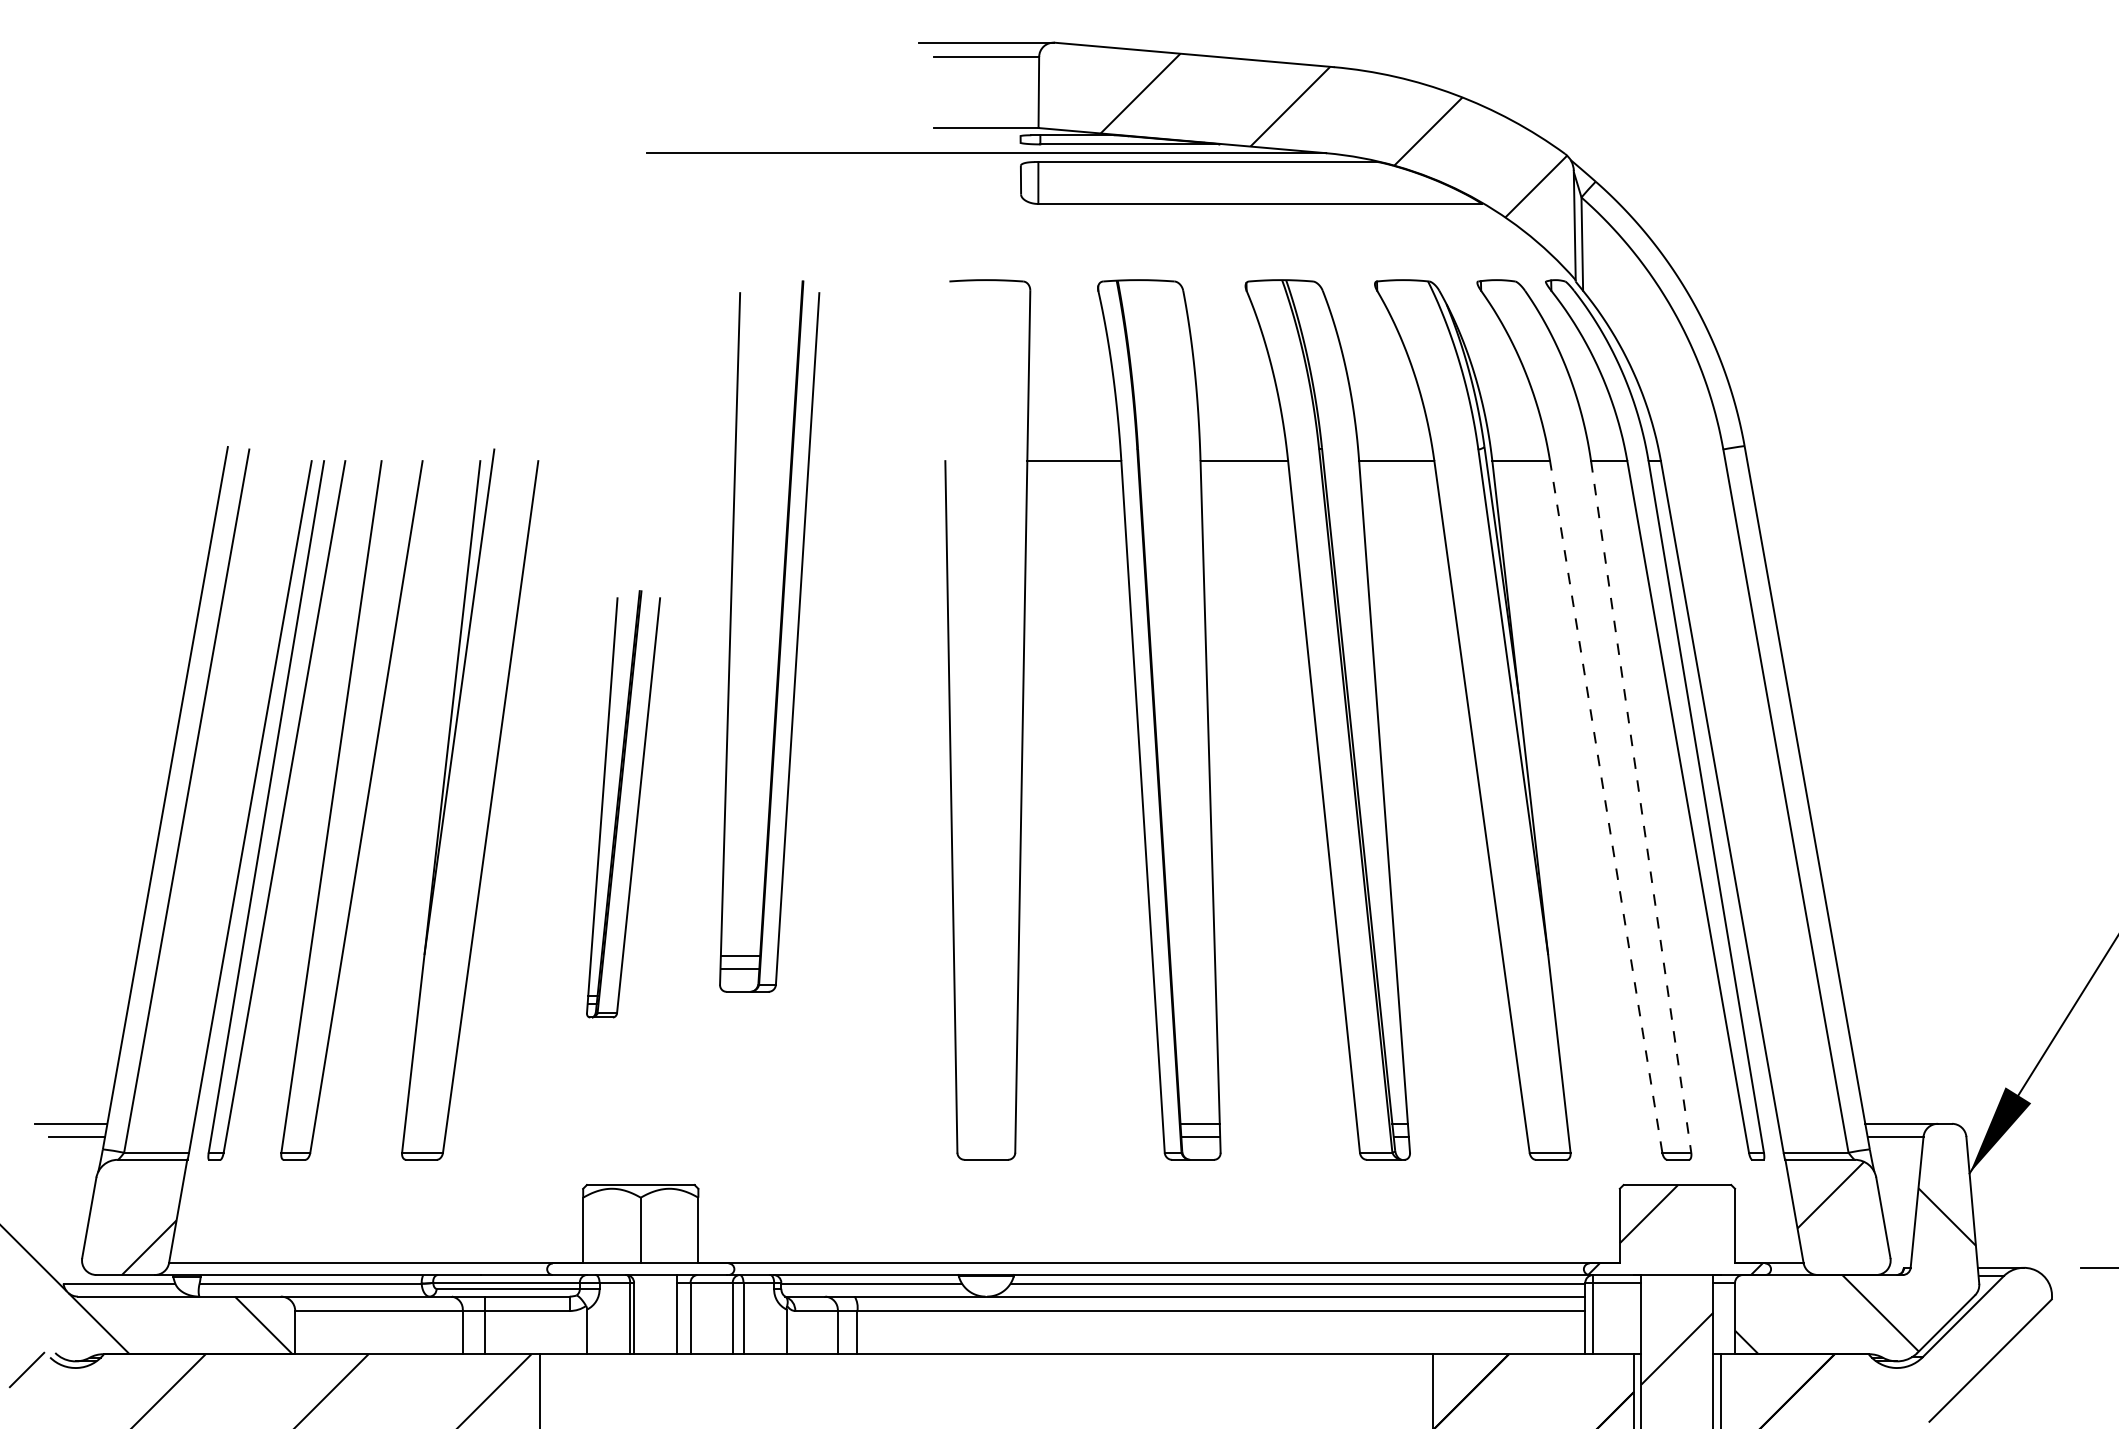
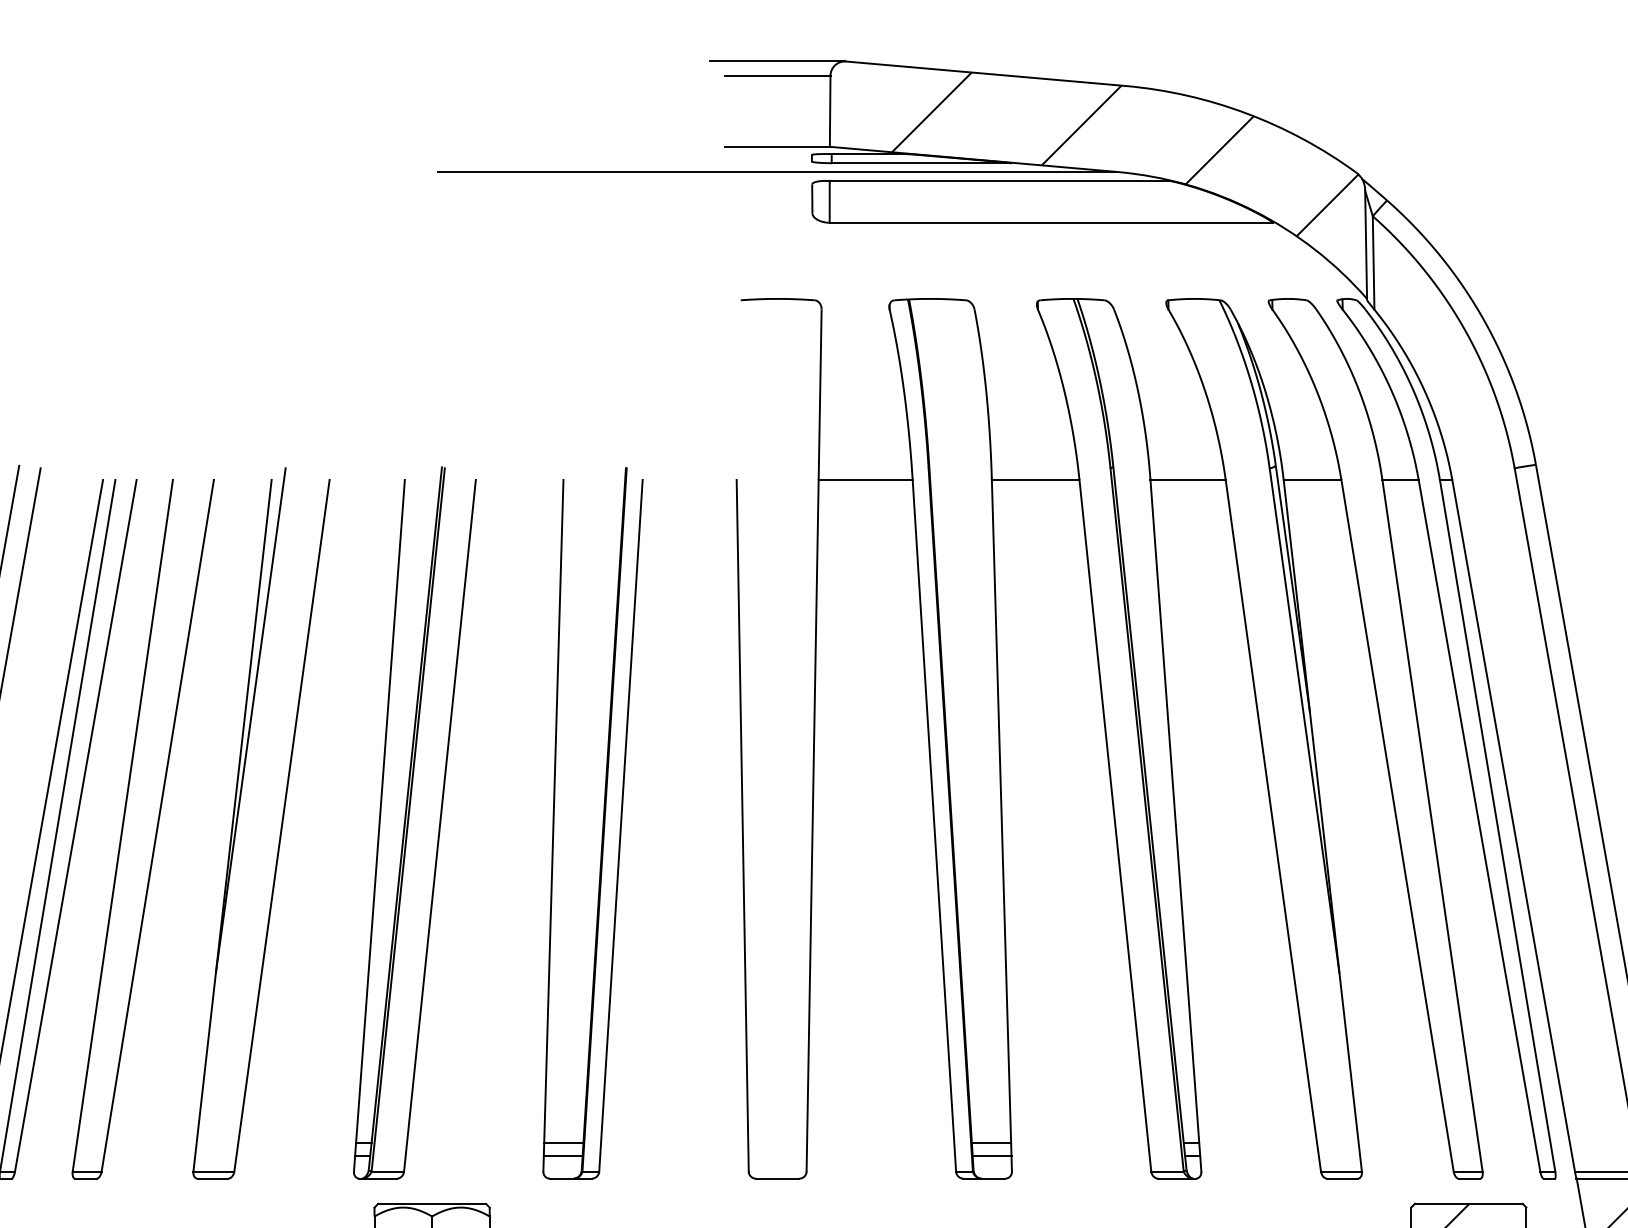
part: (779, 636) -> (602, 823), moved
part: (623, 803) -> (414, 822), size x1.67
line: (1606, 806) -> (1397, 825), dashed -> solid
line: (1641, 807) -> (1432, 826), dashed -> solid

